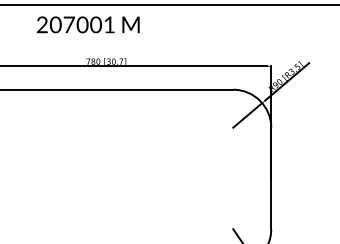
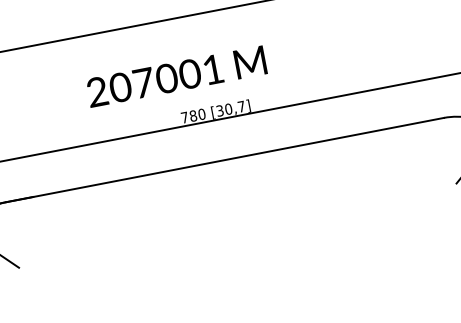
text: (87, 24) -> (175, 76), moved

